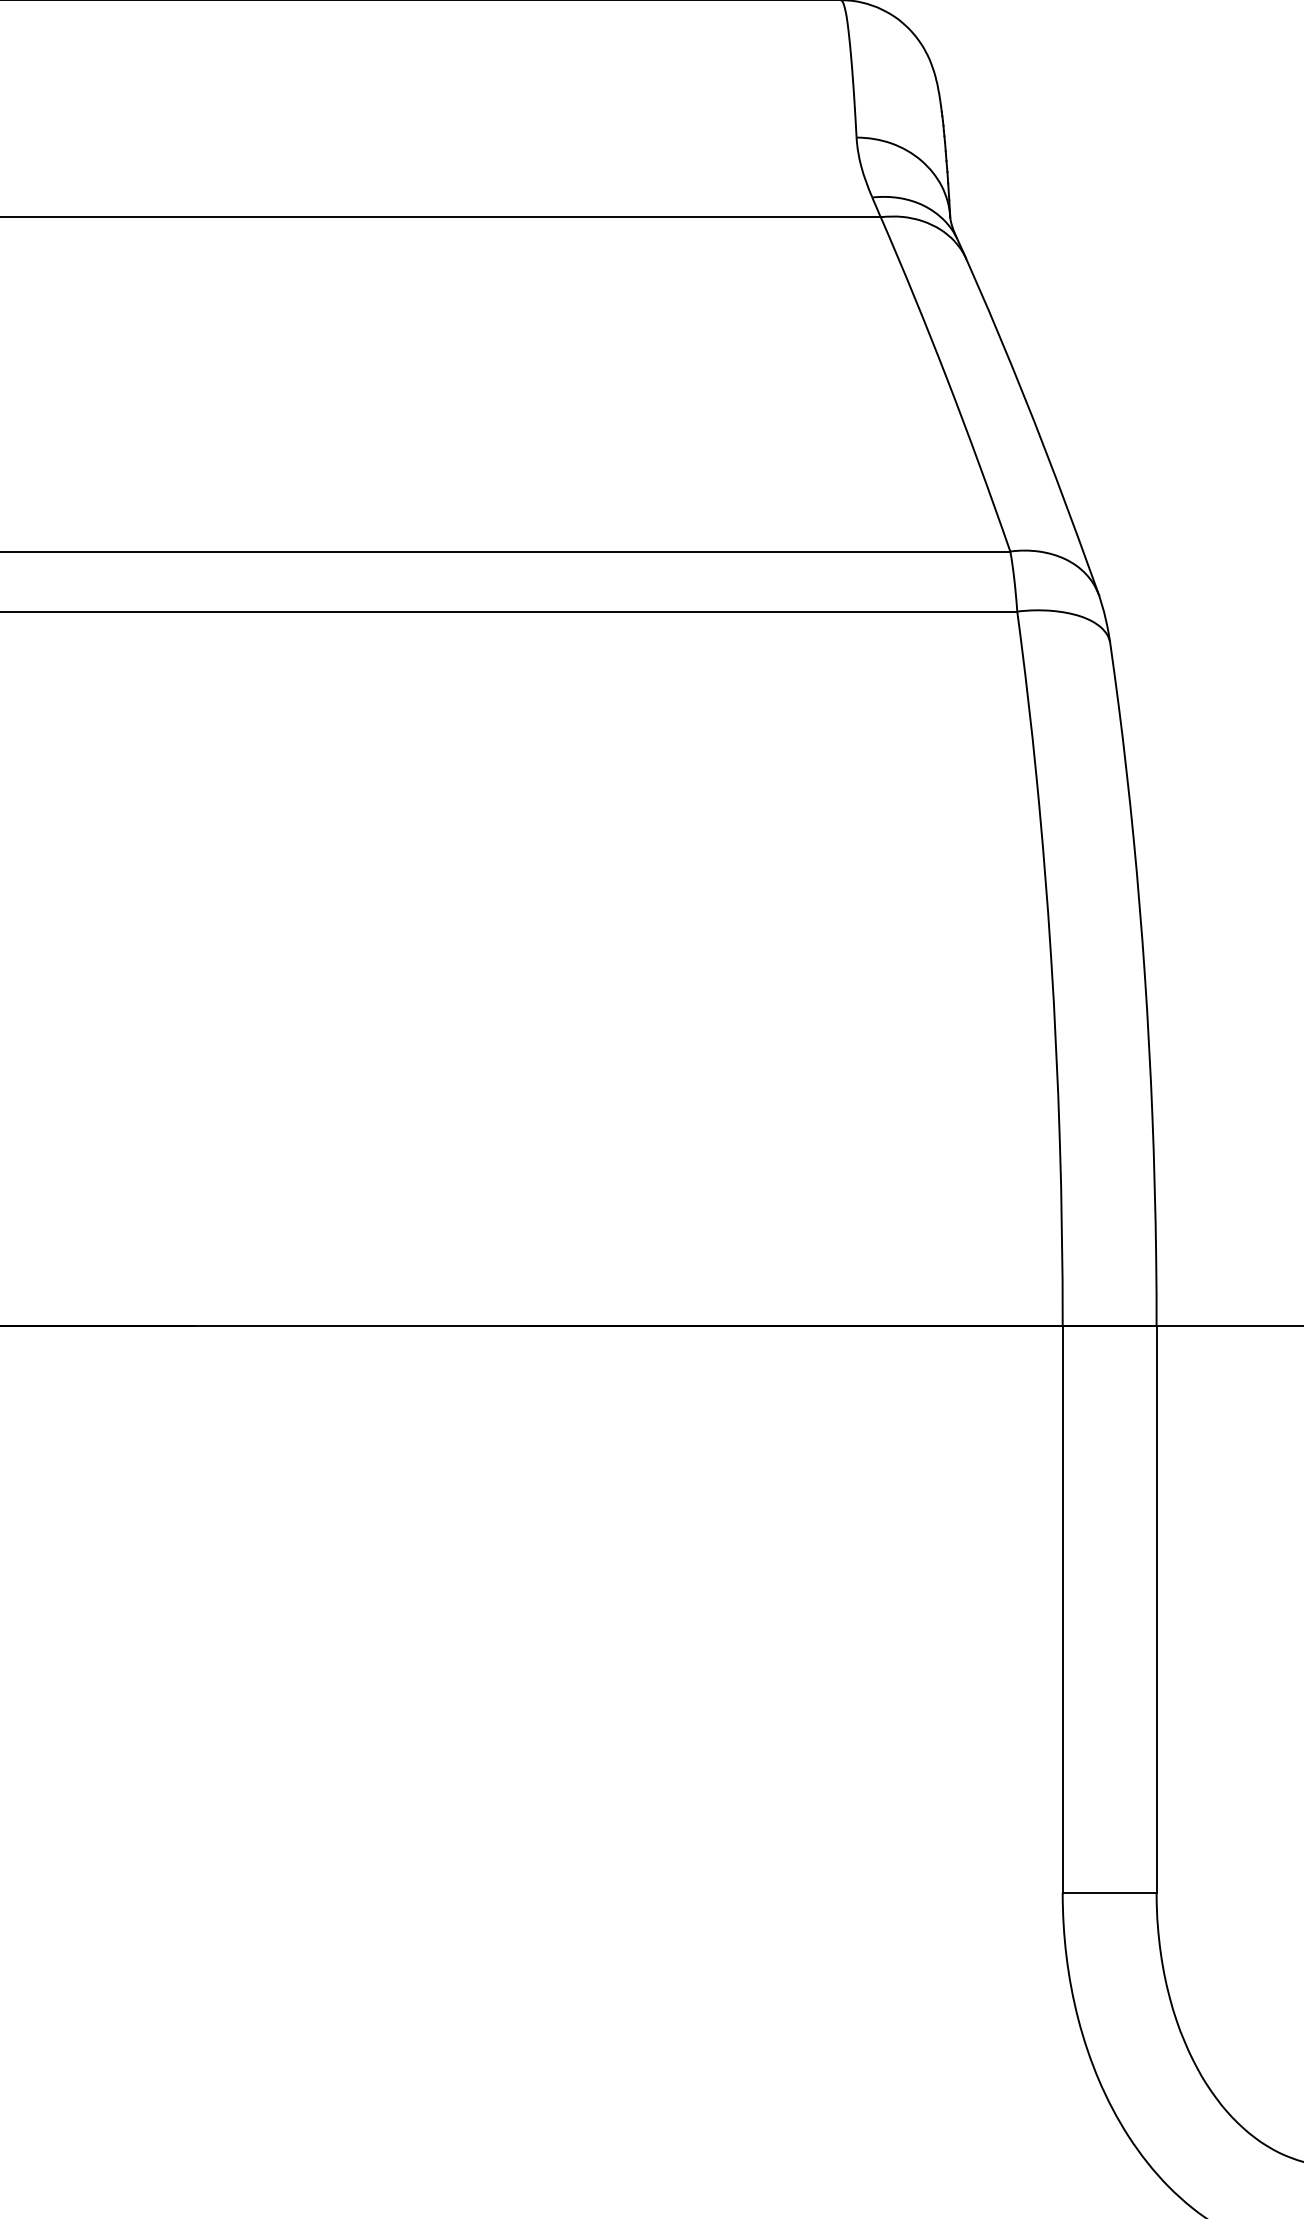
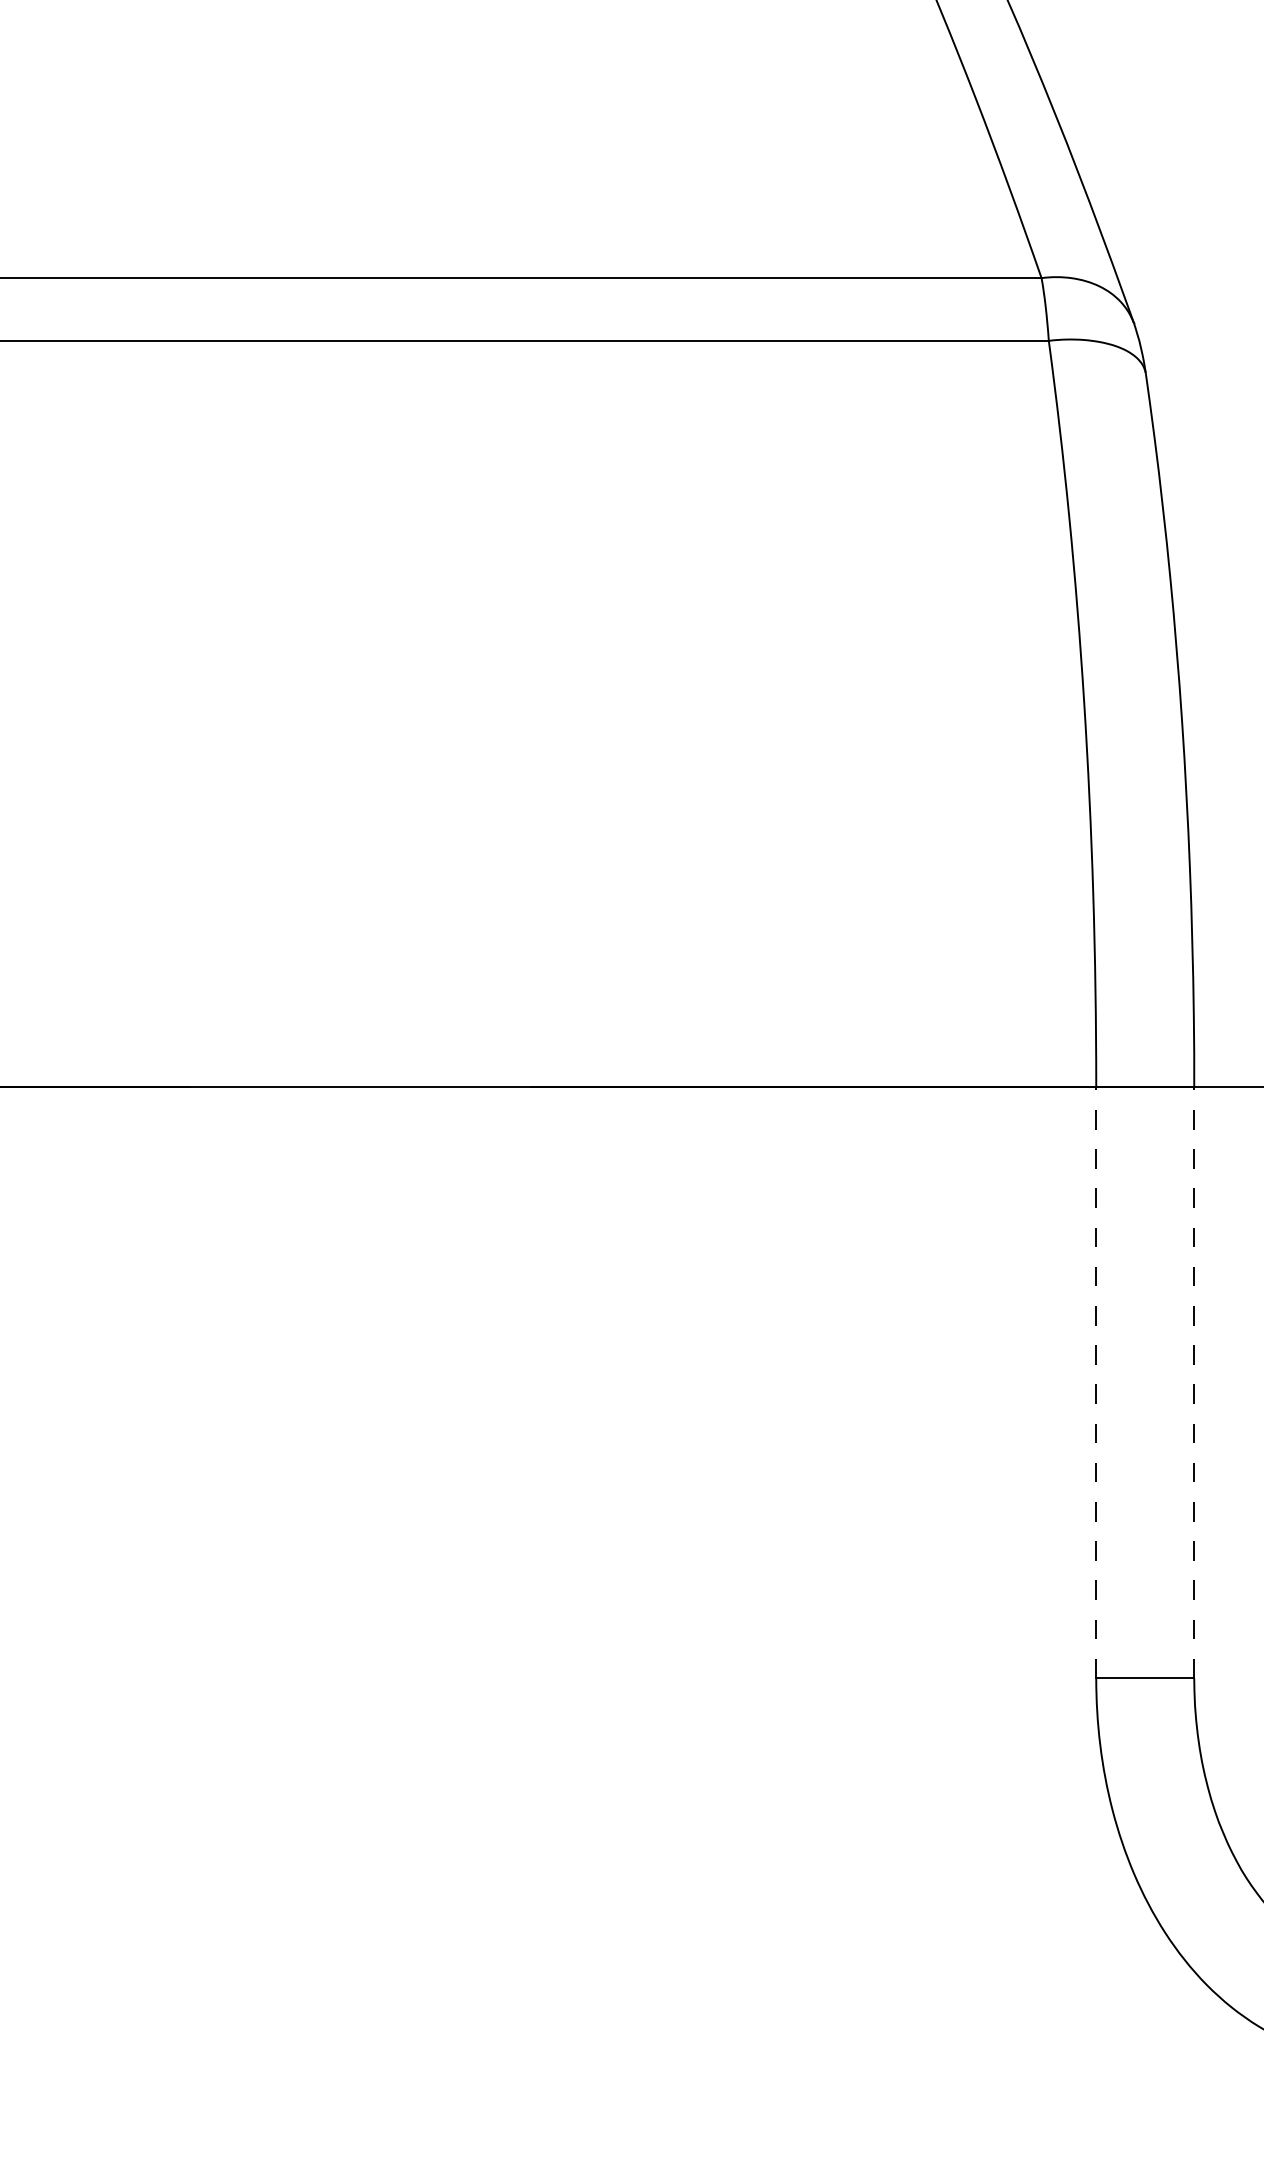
line: (1062, 1609) -> (1096, 1382), solid -> dashed
line: (1156, 1609) -> (1194, 1382), solid -> dashed

